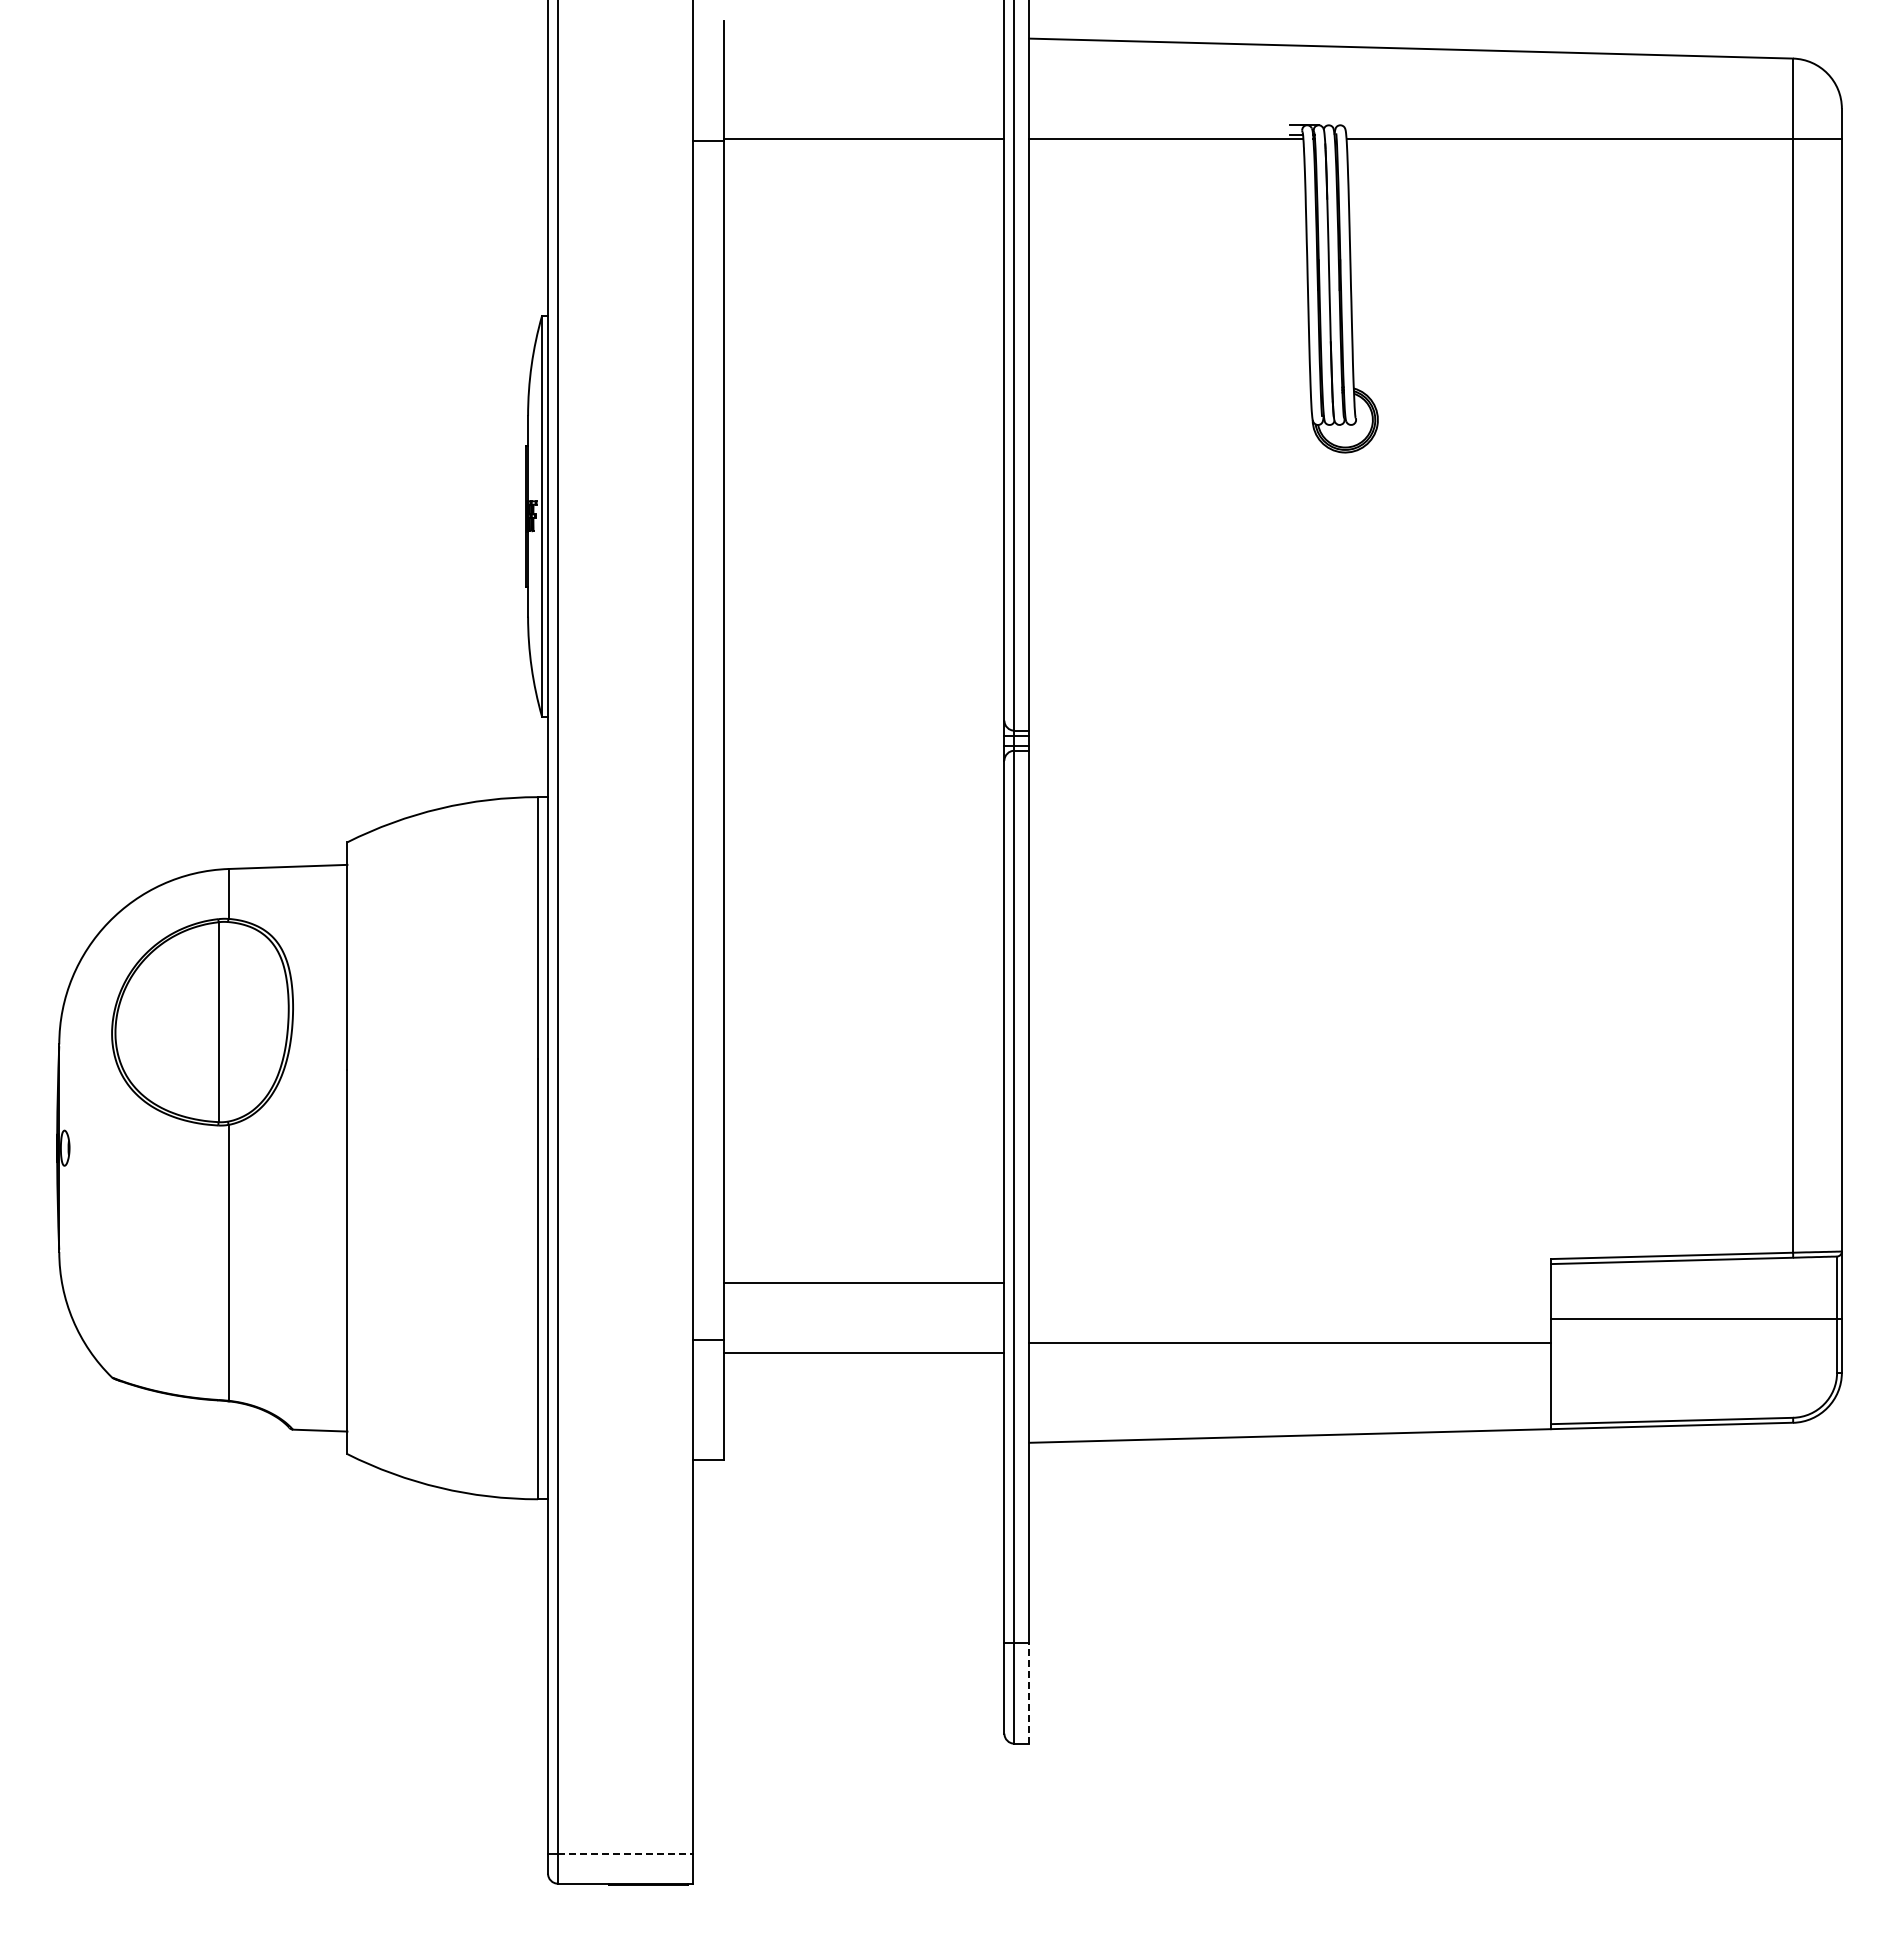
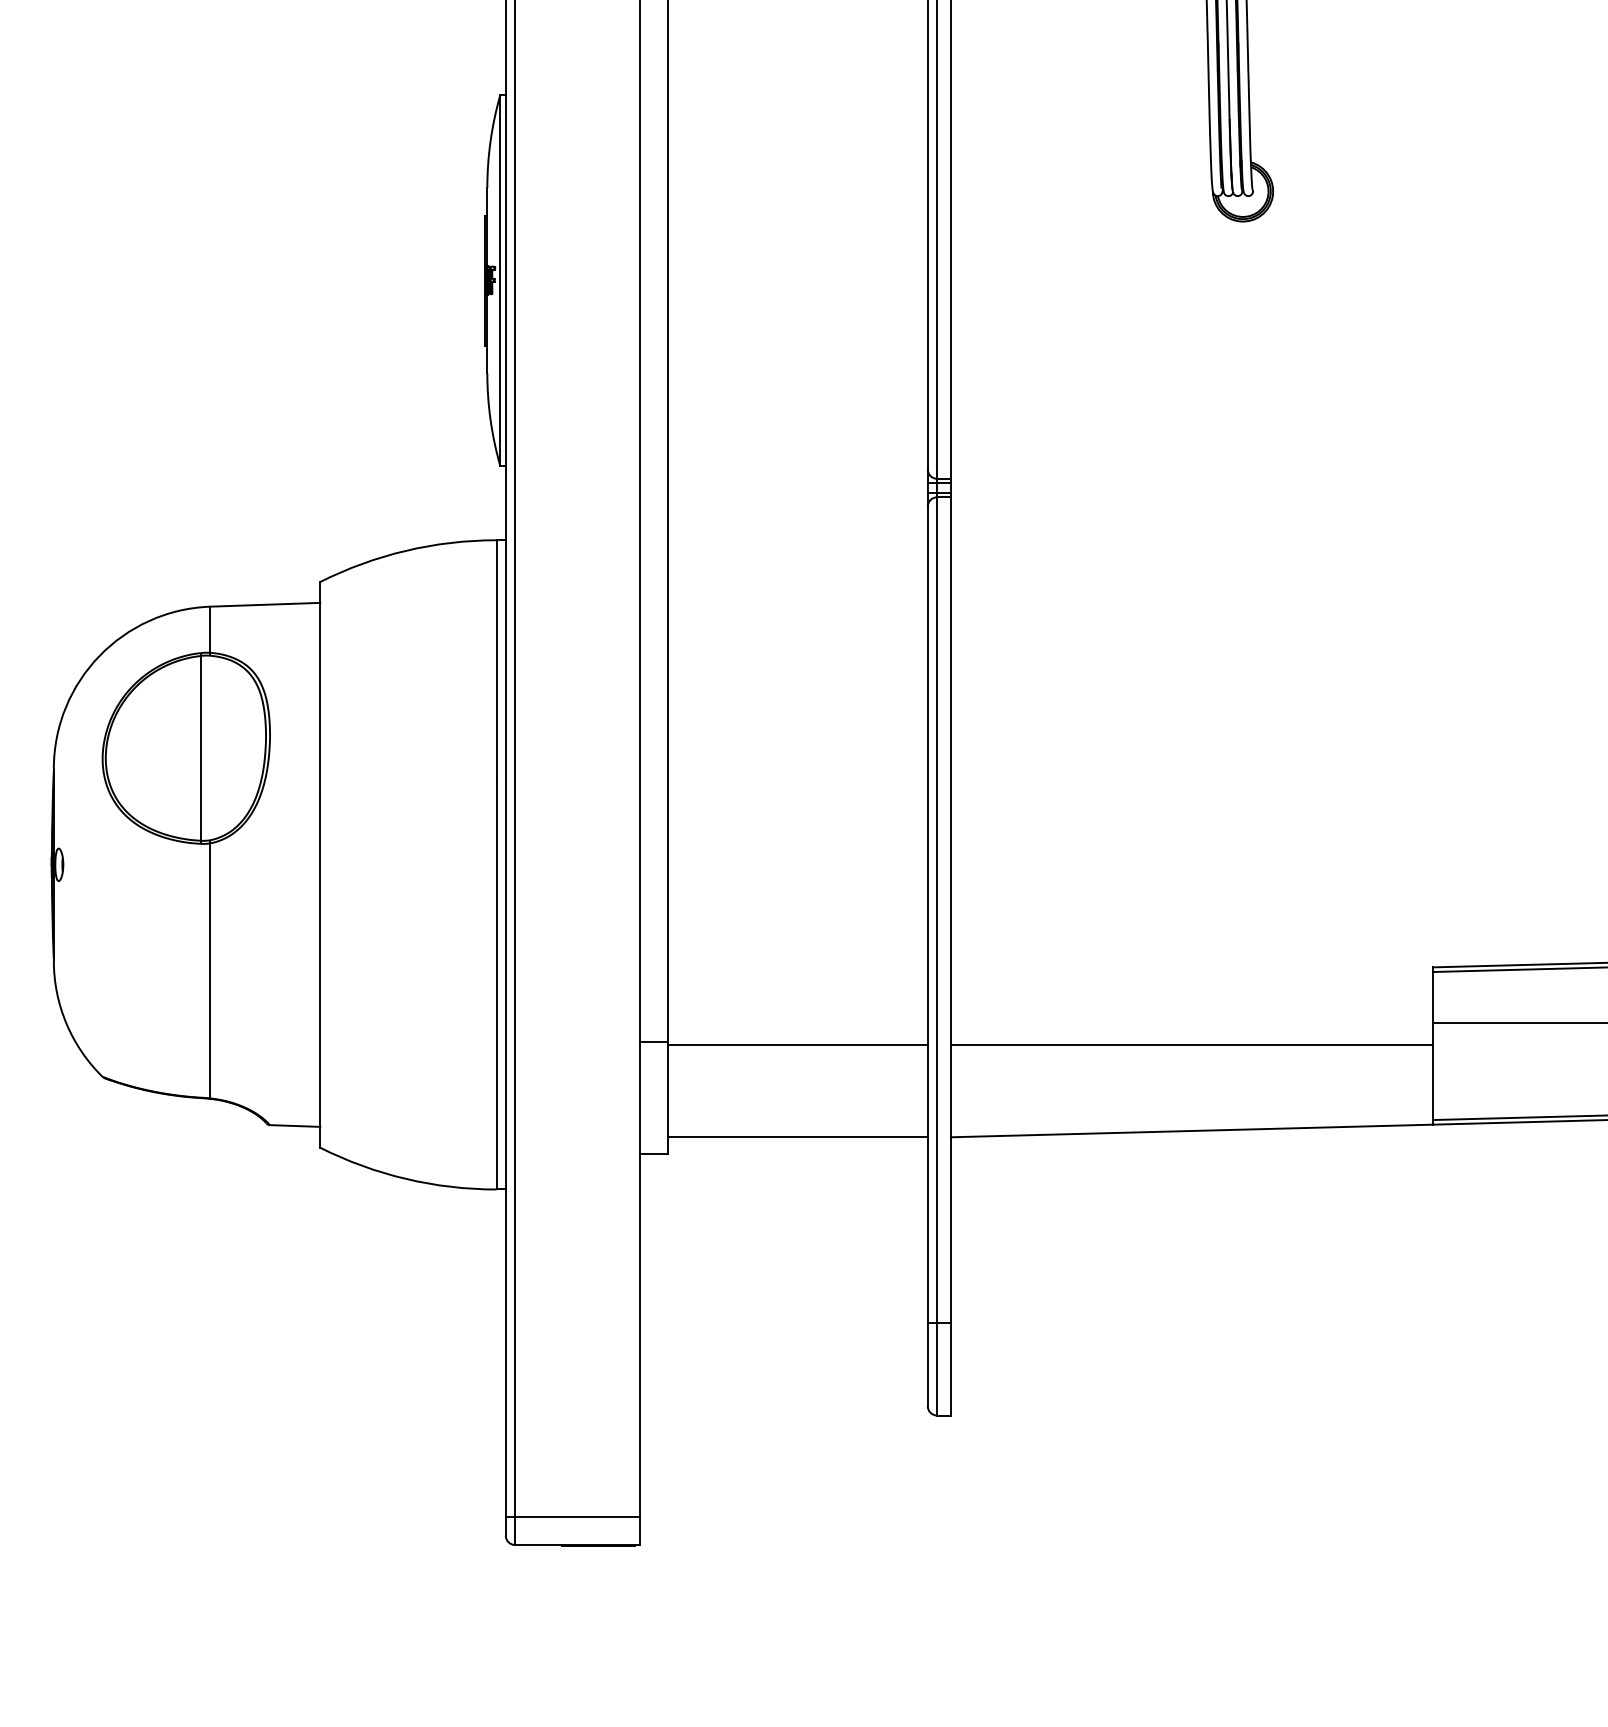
line: (863, 1282) -> (797, 1044), moved
line: (863, 1352) -> (797, 1136), moved
line: (1029, 1693) -> (950, 1369), dashed -> solid
line: (625, 1853) -> (577, 1517), dashed -> solid

